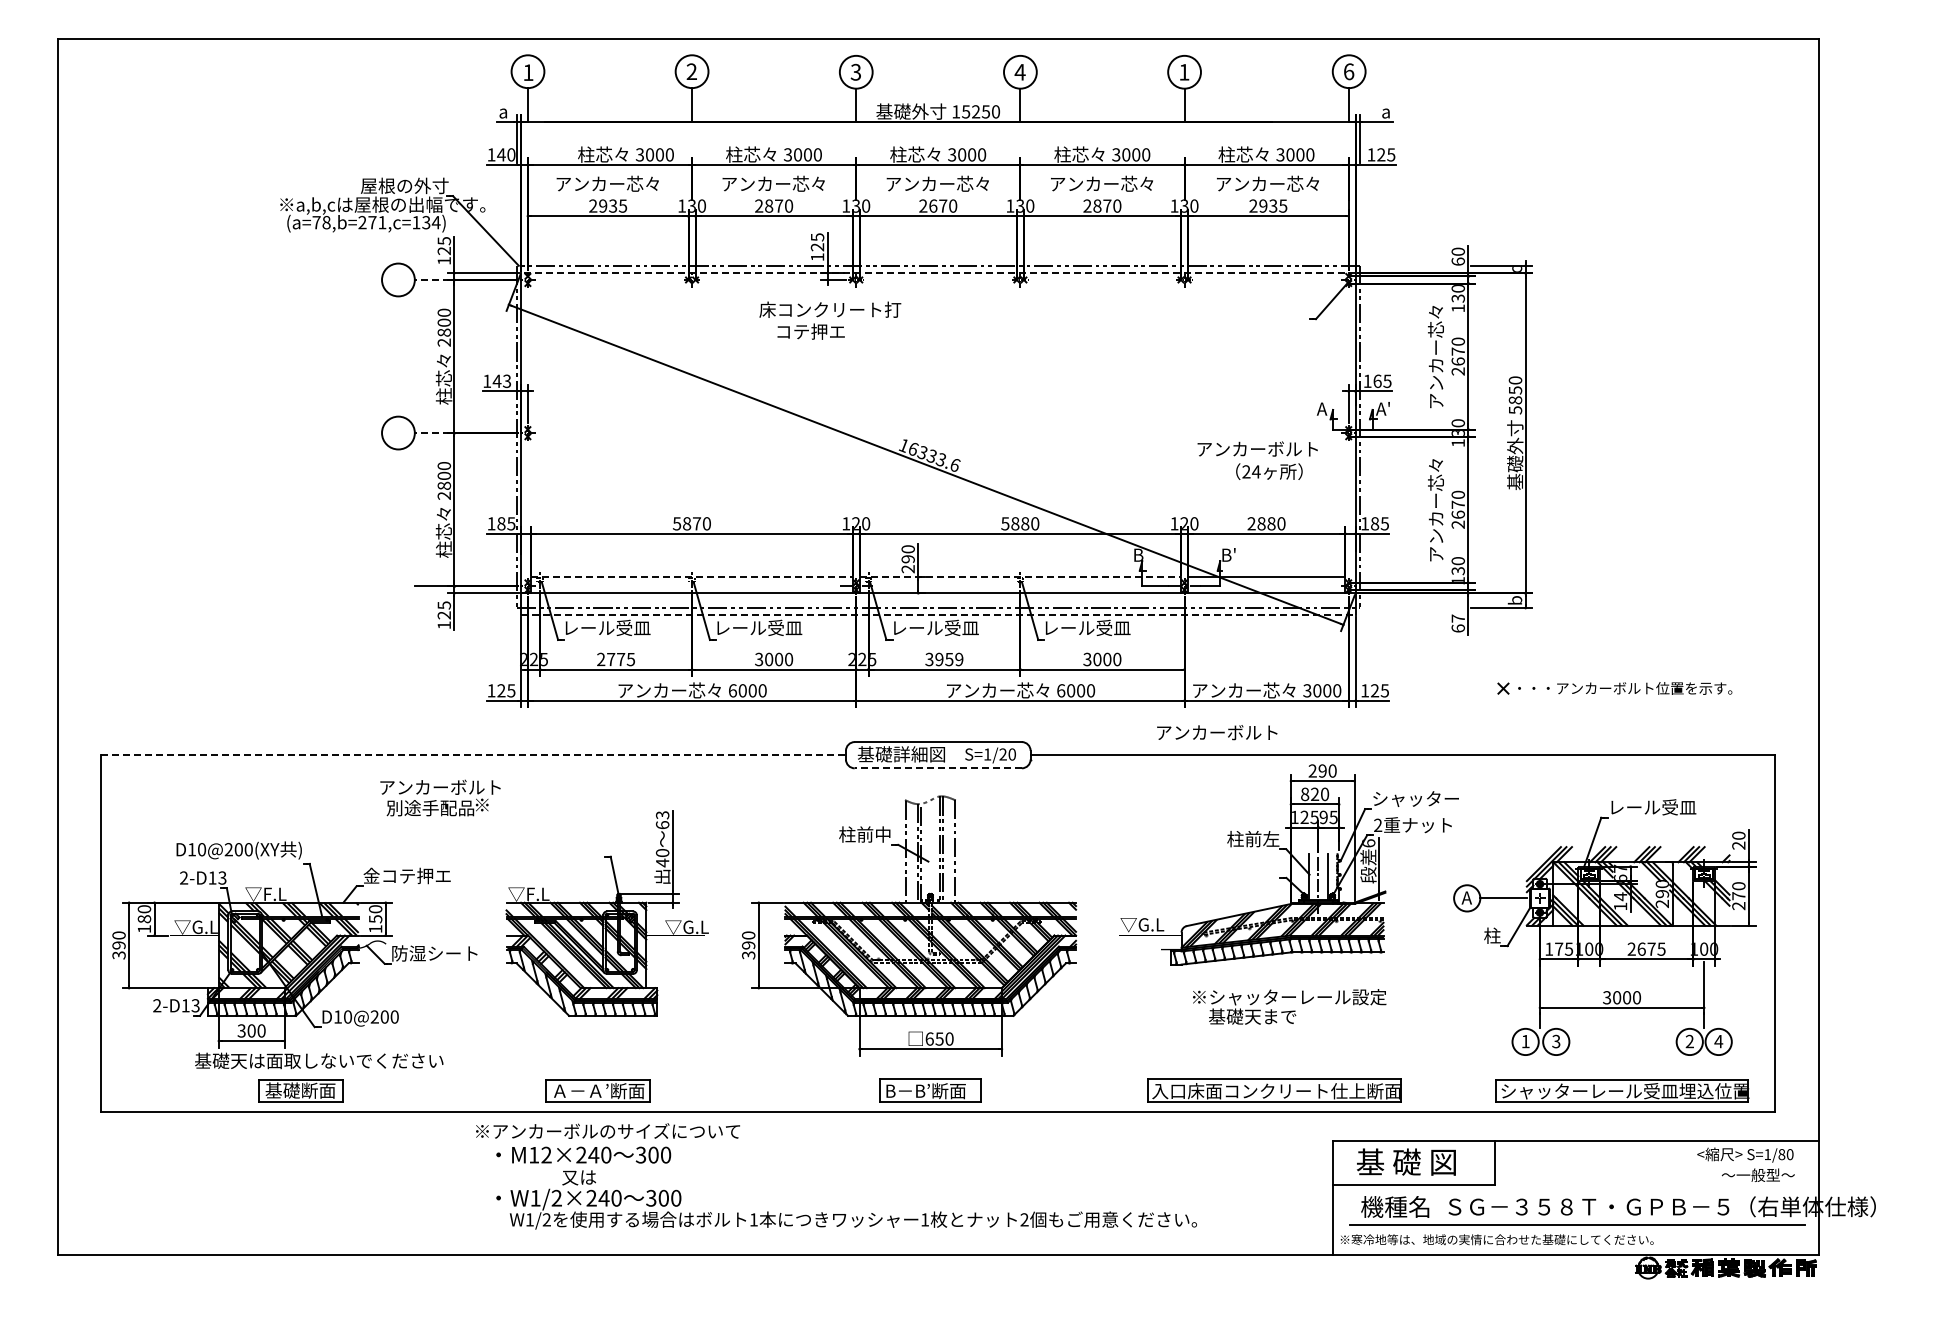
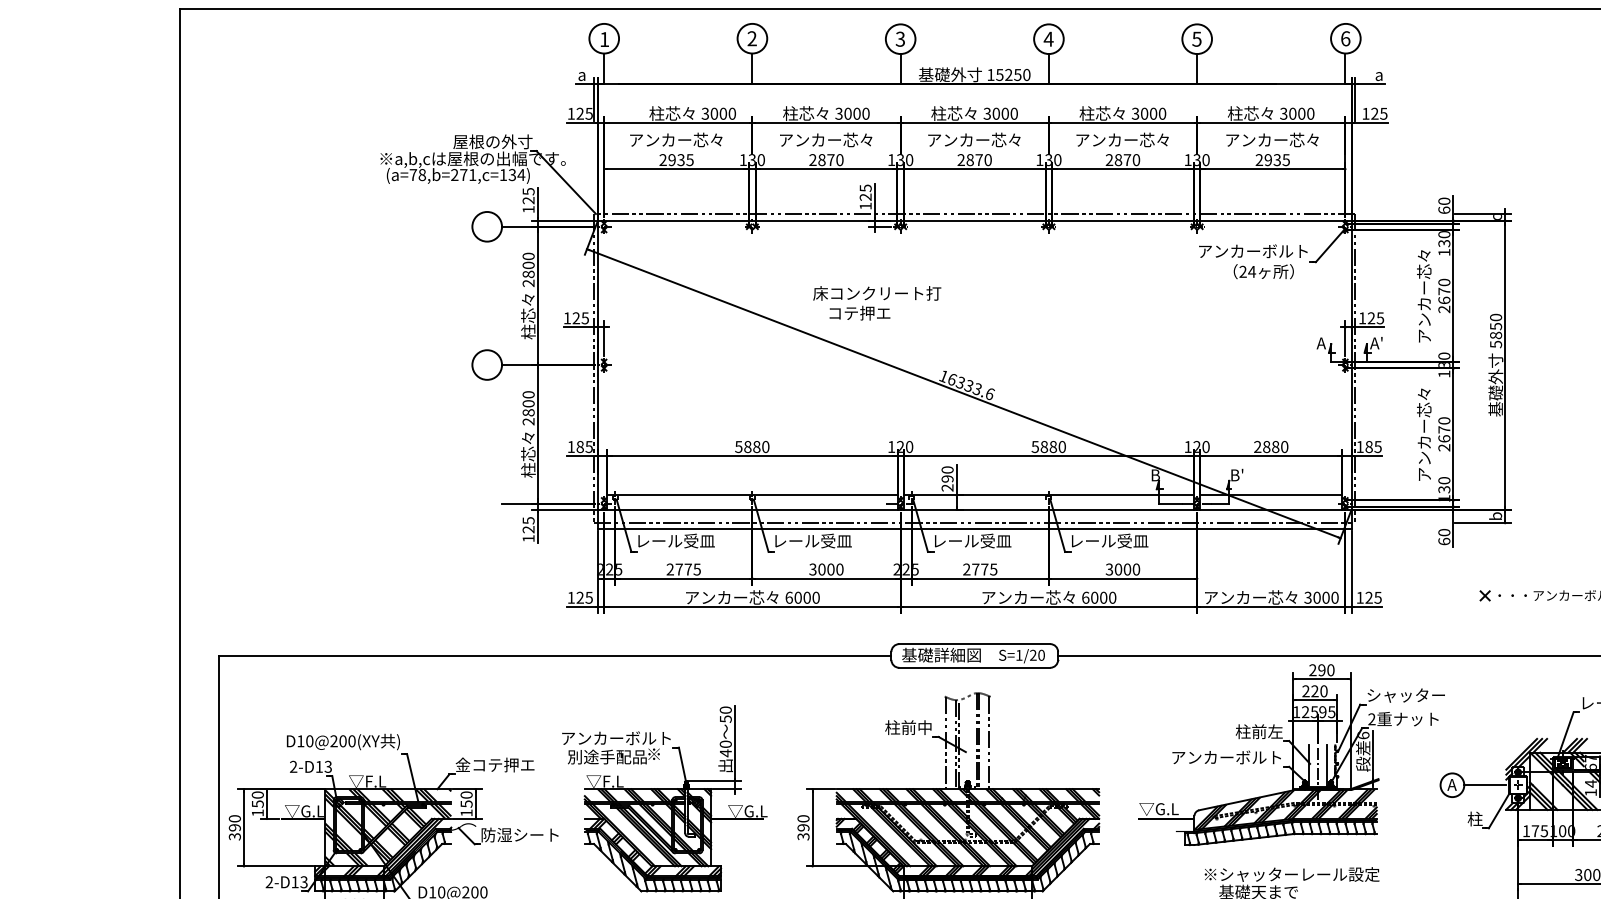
text: (1184, 72) -> (1197, 39), 1 -> 5
text: (506, 154) -> (584, 113), 140 -> 125
text: (933, 205) -> (970, 159), 2670 -> 2870
line: (937, 273) -> (974, 220), dashed -> solid
line: (432, 279) -> (517, 226), dashed -> solid
text: (830, 320) -> (877, 303), moved
text: (501, 380) -> (580, 317), 143 -> 125
text: (1377, 381) -> (1371, 318), 165 -> 125
line: (432, 433) -> (517, 365), dashed -> solid
text: (1257, 460) -> (1253, 261), moved
text: (697, 523) -> (757, 446), 5870 -> 5880
line: (692, 577) -> (752, 495), dashed -> solid
line: (1020, 577) -> (1049, 495), dashed -> solid
line: (938, 615) -> (974, 529), dashed -> solid
text: (1457, 618) -> (1443, 532), 67 -> 60
text: (944, 659) -> (980, 569), 3959 -> 2775
text: (1217, 732) -> (1226, 757), moved
line: (474, 755) -> (555, 656), dashed -> solid
line: (938, 768) -> (974, 667), dashed -> solid
text: (1305, 794) -> (1306, 691), 820 -> 220
text: (440, 797) -> (616, 747), moved
text: (662, 820) -> (725, 714), 63 -> 50
text: (144, 919) -> (257, 804), 180 -> 150

